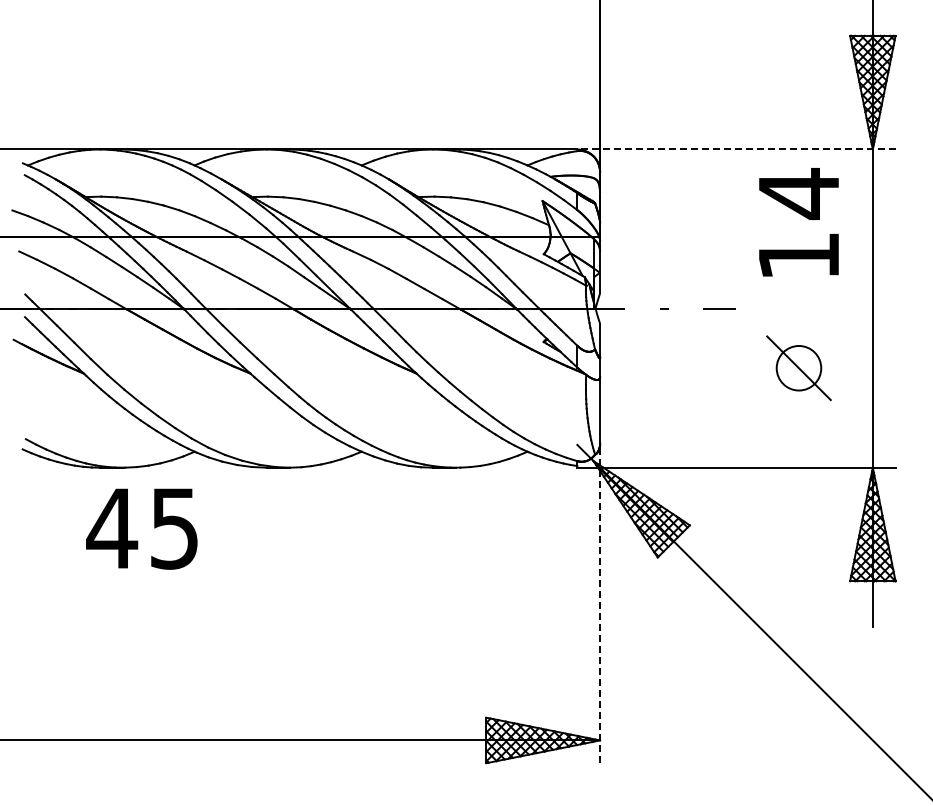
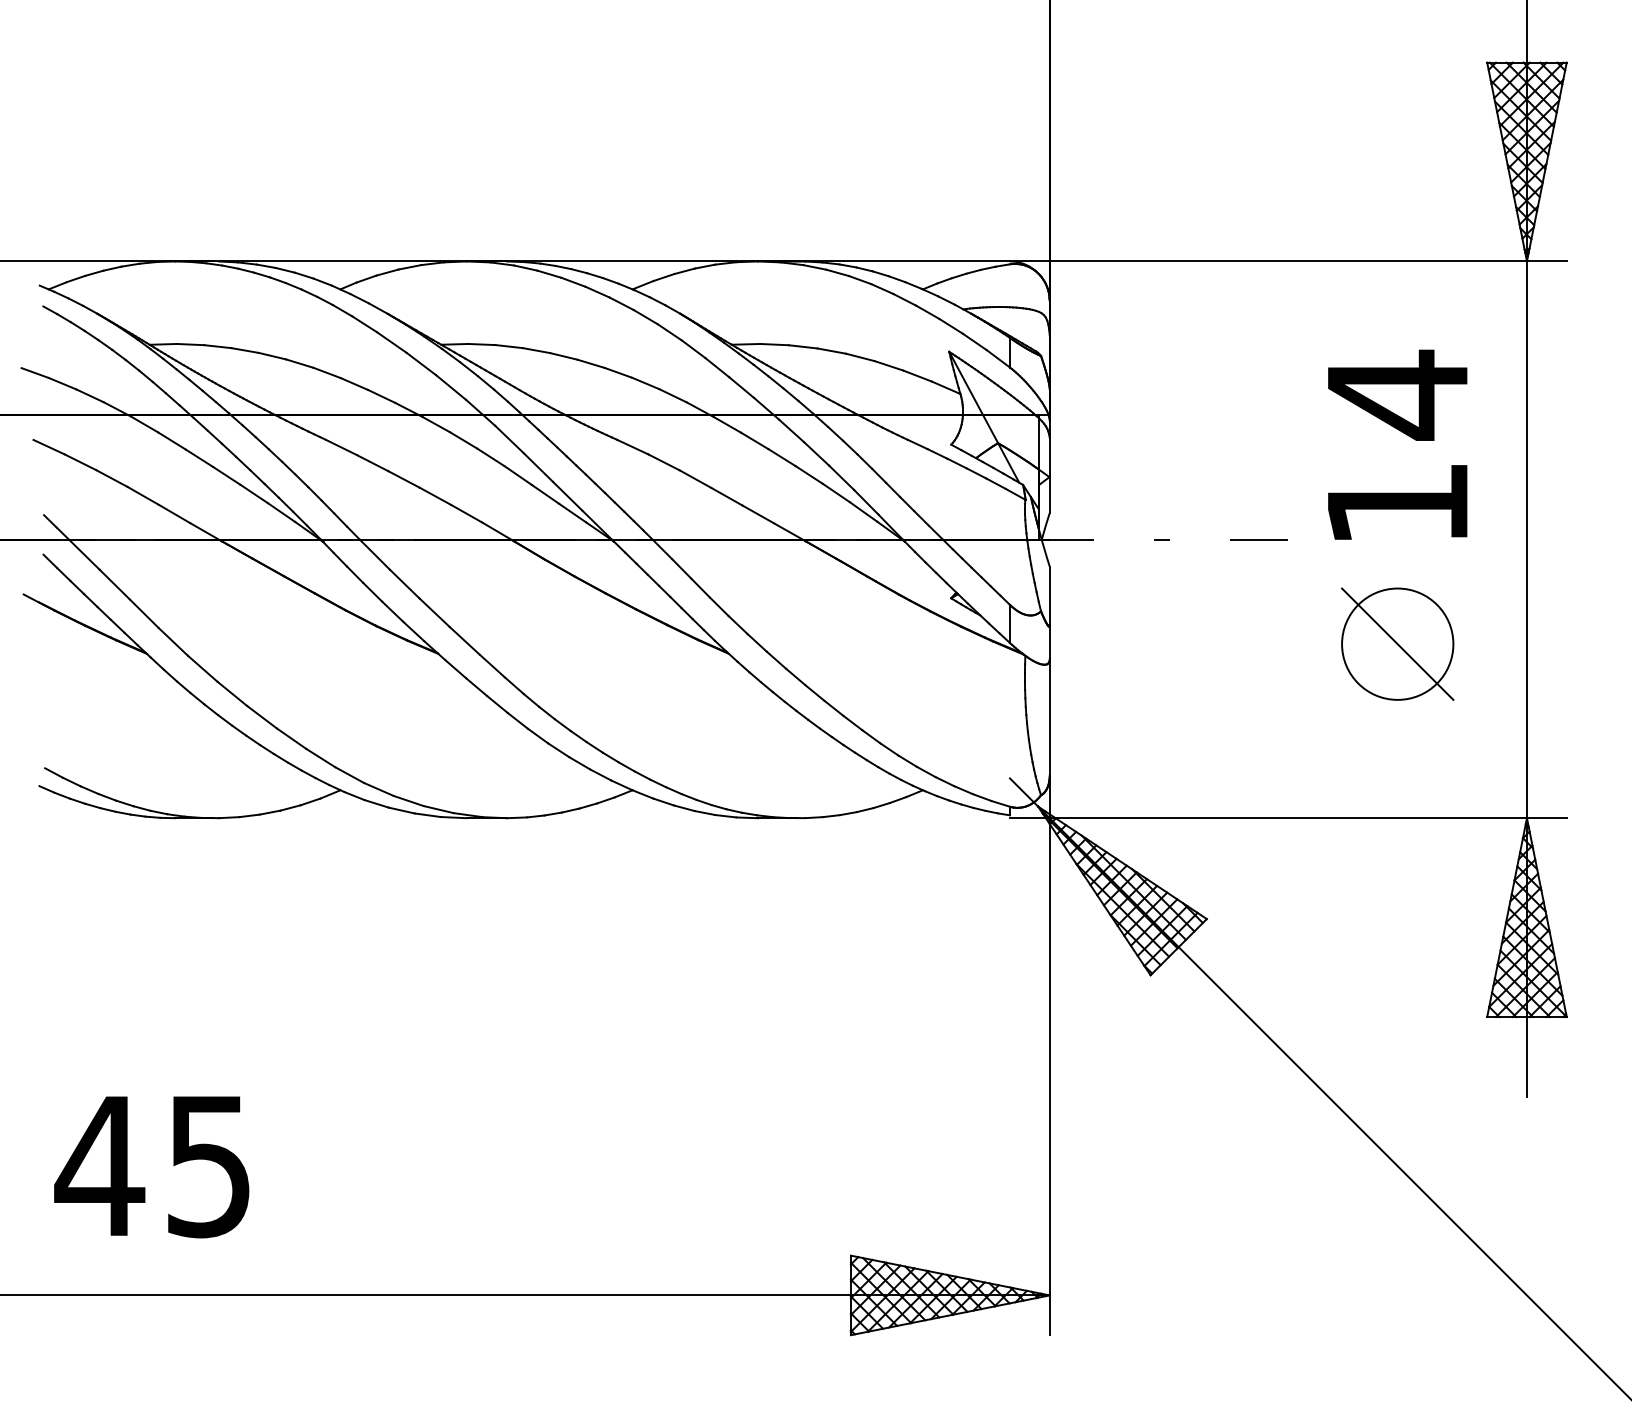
line: (735, 149) -> (1286, 261), dashed -> solid
text: (798, 222) -> (1396, 445), moved
circle: (798, 368) -> (1396, 644), size x1.43
text: (141, 528) -> (151, 1166), moved
line: (600, 603) -> (1050, 1055), dashed -> solid

